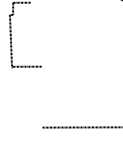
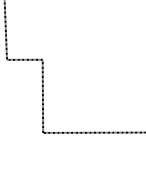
line: (41, 96) -> (42, 95), added

